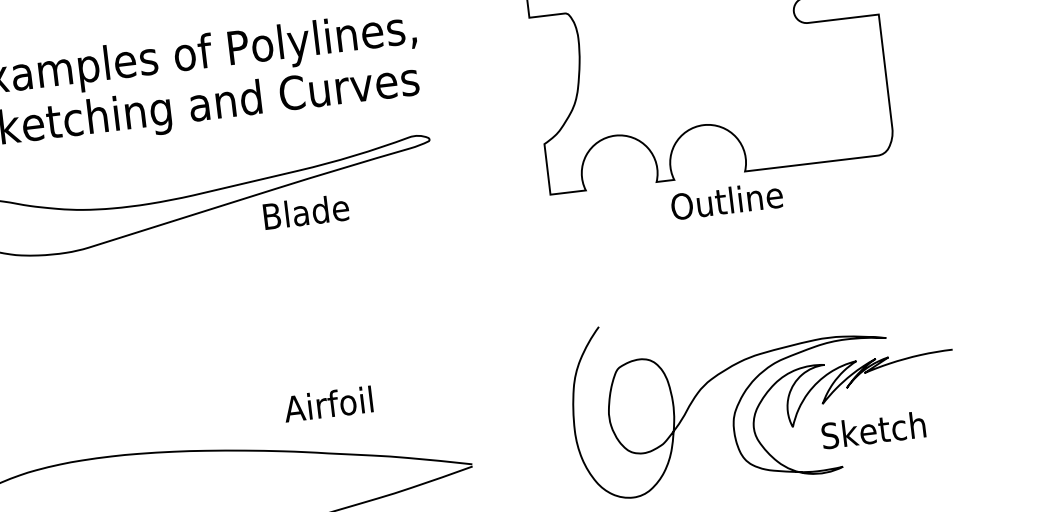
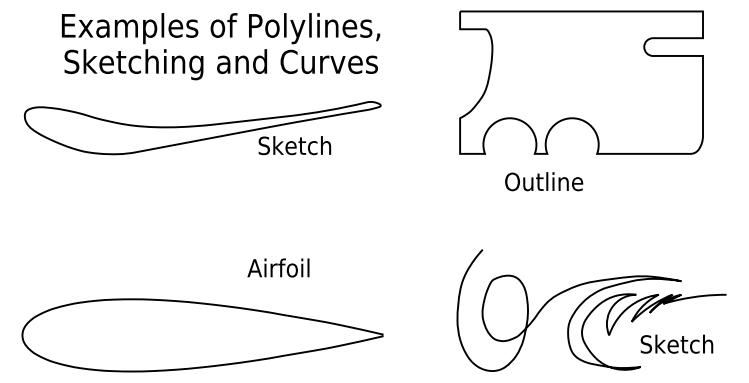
text: (727, 200) -> (544, 181), moved
text: (313, 210) -> (294, 145), Blade -> Sketch
text: (328, 403) -> (278, 267), moved
text: (872, 429) -> (676, 343), moved

